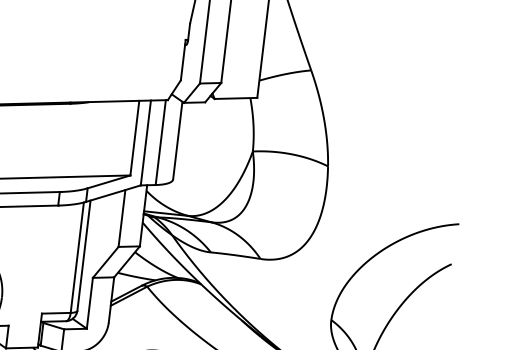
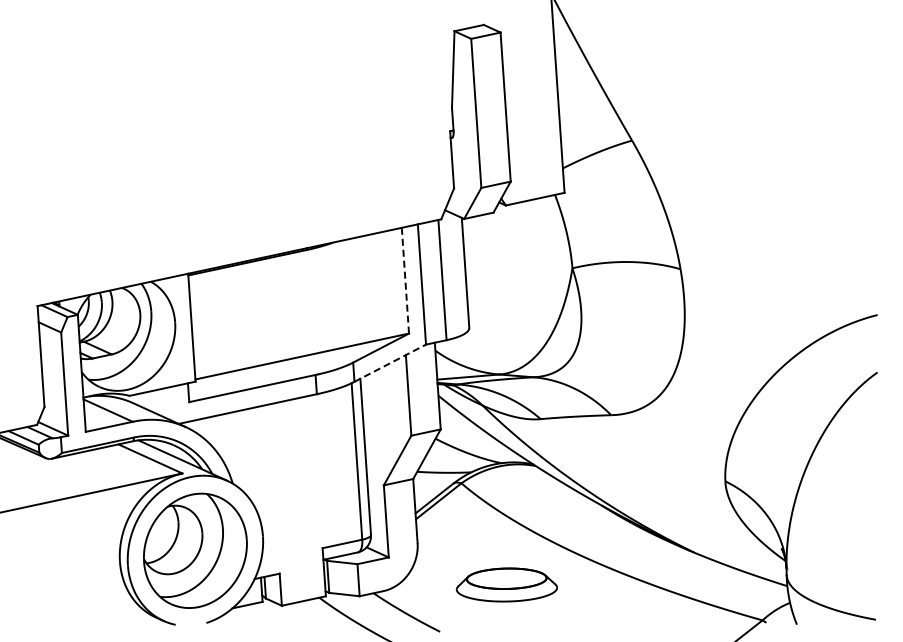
line: (134, 138) -> (405, 280), solid -> dashed
line: (113, 193) -> (390, 363), solid -> dashed

